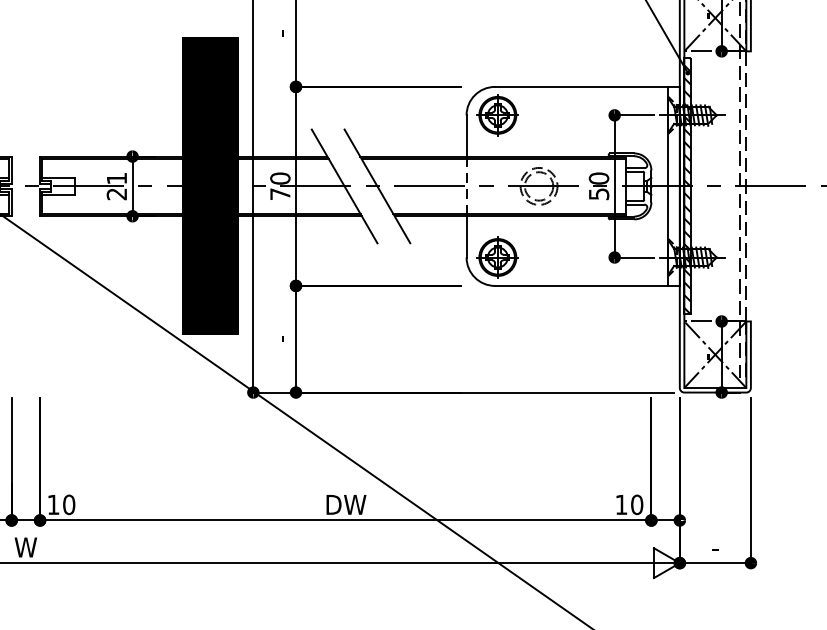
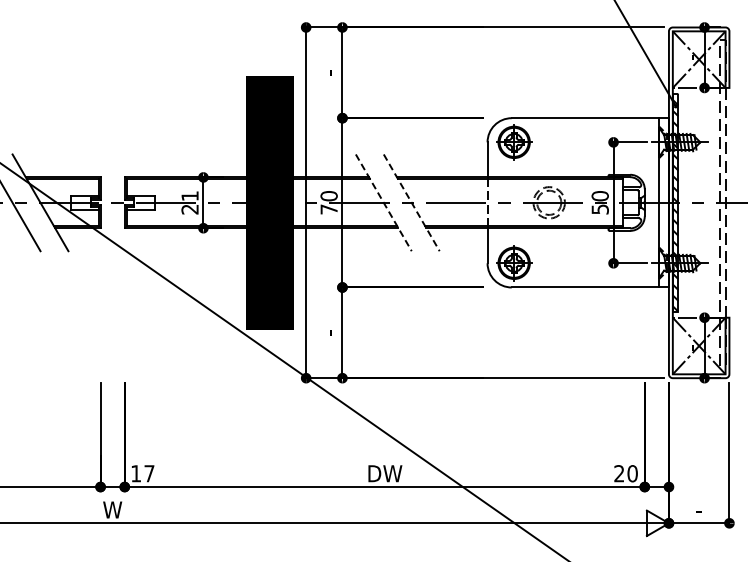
line: (344, 186) -> (383, 202), solid -> dashed
line: (377, 186) -> (411, 202), solid -> dashed
text: (69, 504) -> (149, 473), 10 -> 17
text: (621, 504) -> (619, 473), 10 -> 20

